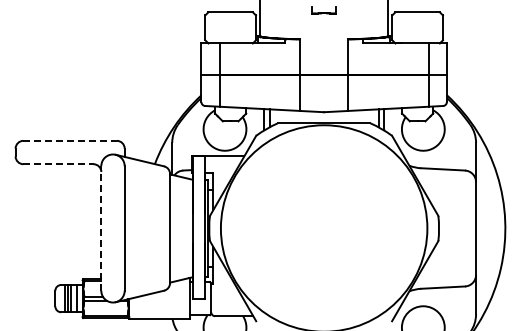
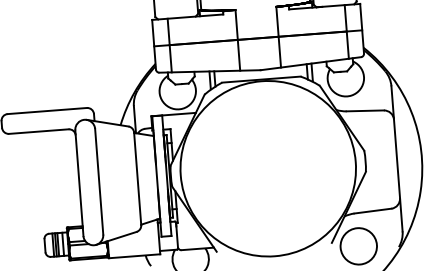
line: (70, 140) -> (47, 110), dashed -> solid
line: (58, 164) -> (38, 131), dashed -> solid
line: (101, 228) -> (79, 183), dashed -> solid

